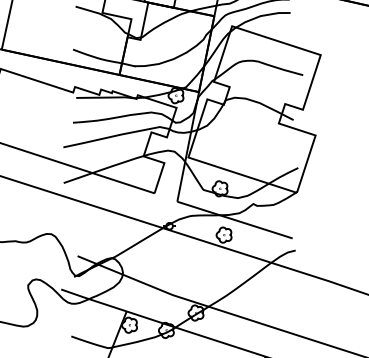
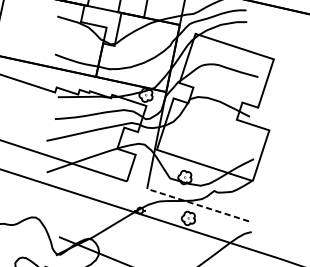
line: (235, 220) -> (198, 205), solid -> dashed

